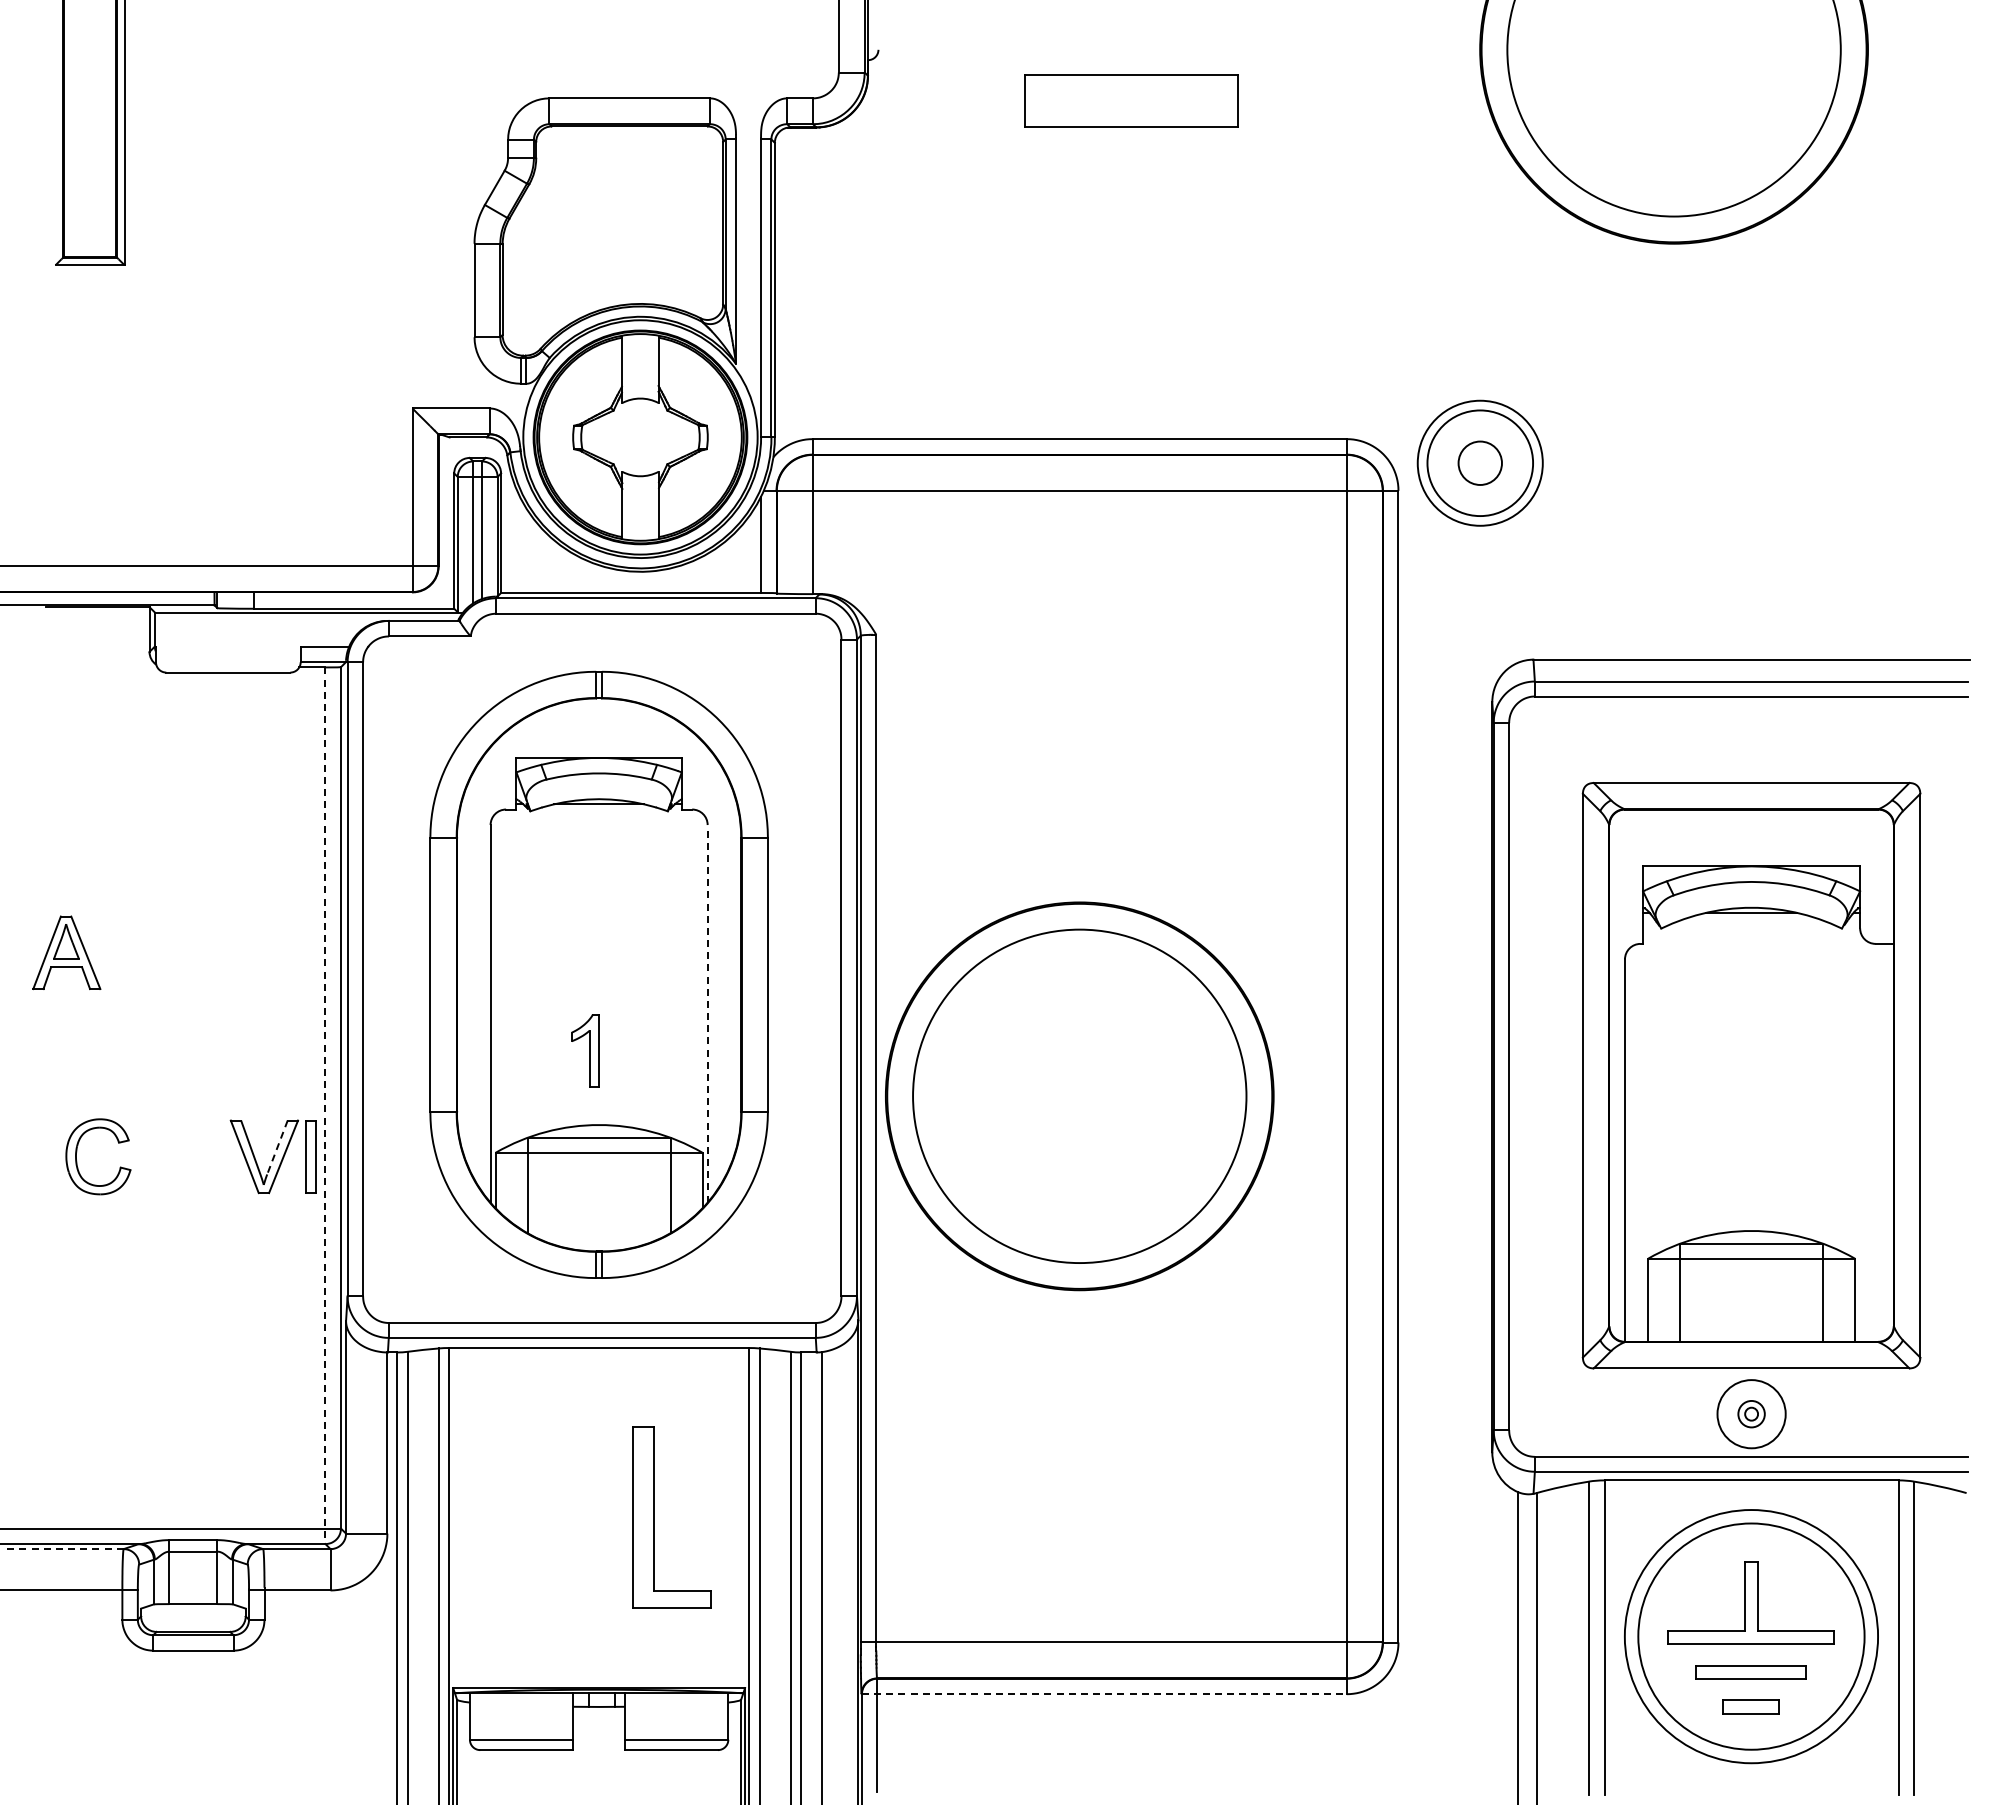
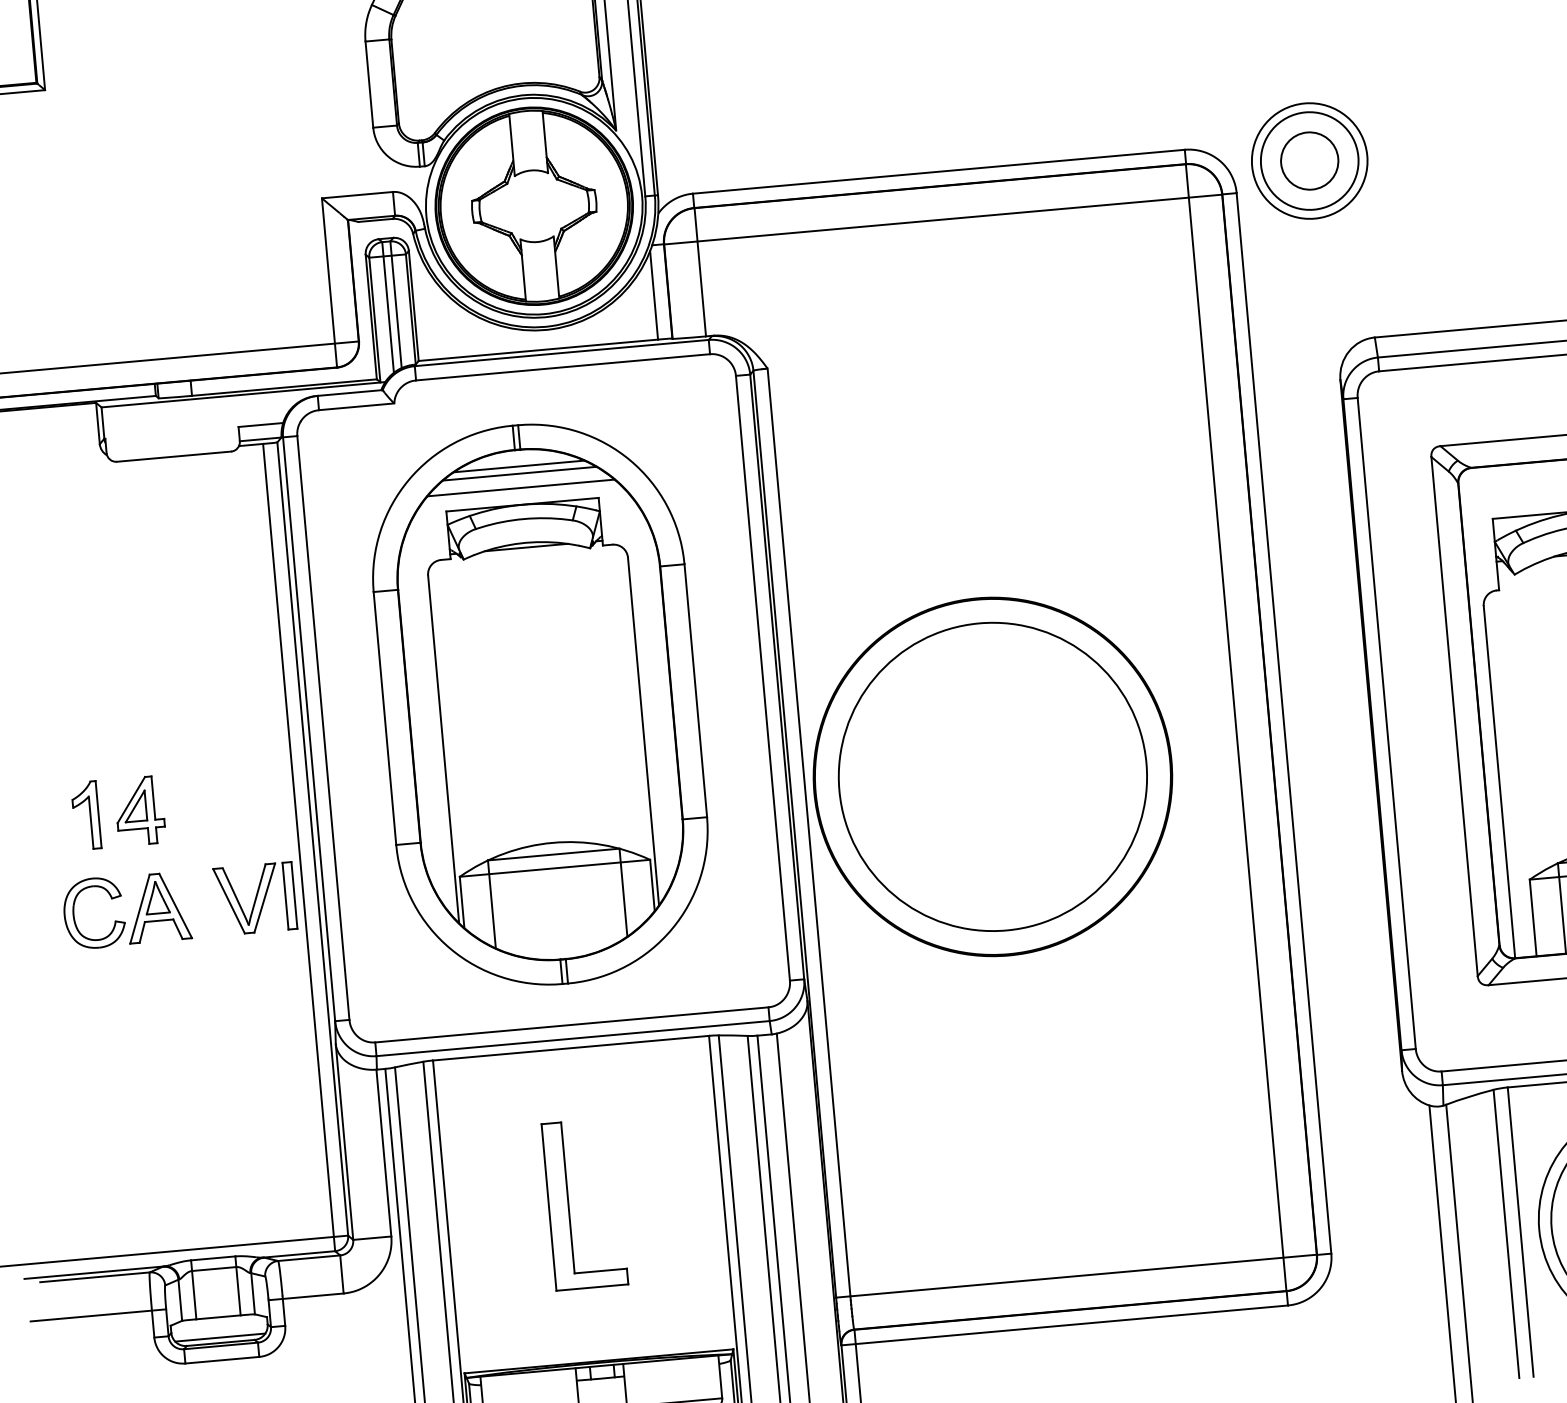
circle: (1480, 463) -> (1309, 161), size x1.43
line: (598, 716) -> (518, 466), added
line: (598, 724) -> (519, 474), added
line: (598, 739) -> (520, 487), added
part: (66, 952) -> (157, 907), moved
line: (707, 1013) -> (643, 731), dashed -> solid
part: (157, 1050) -> (139, 810), added
part: (585, 1050) -> (86, 815), moved
line: (325, 1106) -> (299, 848), dashed -> solid
line: (277, 1147) -> (258, 889), dashed -> solid
part: (654, 1517) -> (568, 1205), moved
line: (63, 1549) -> (94, 1277), dashed -> solid
line: (193, 1626) -> (220, 1337), added
line: (1104, 1694) -> (1064, 1325), dashed -> solid

